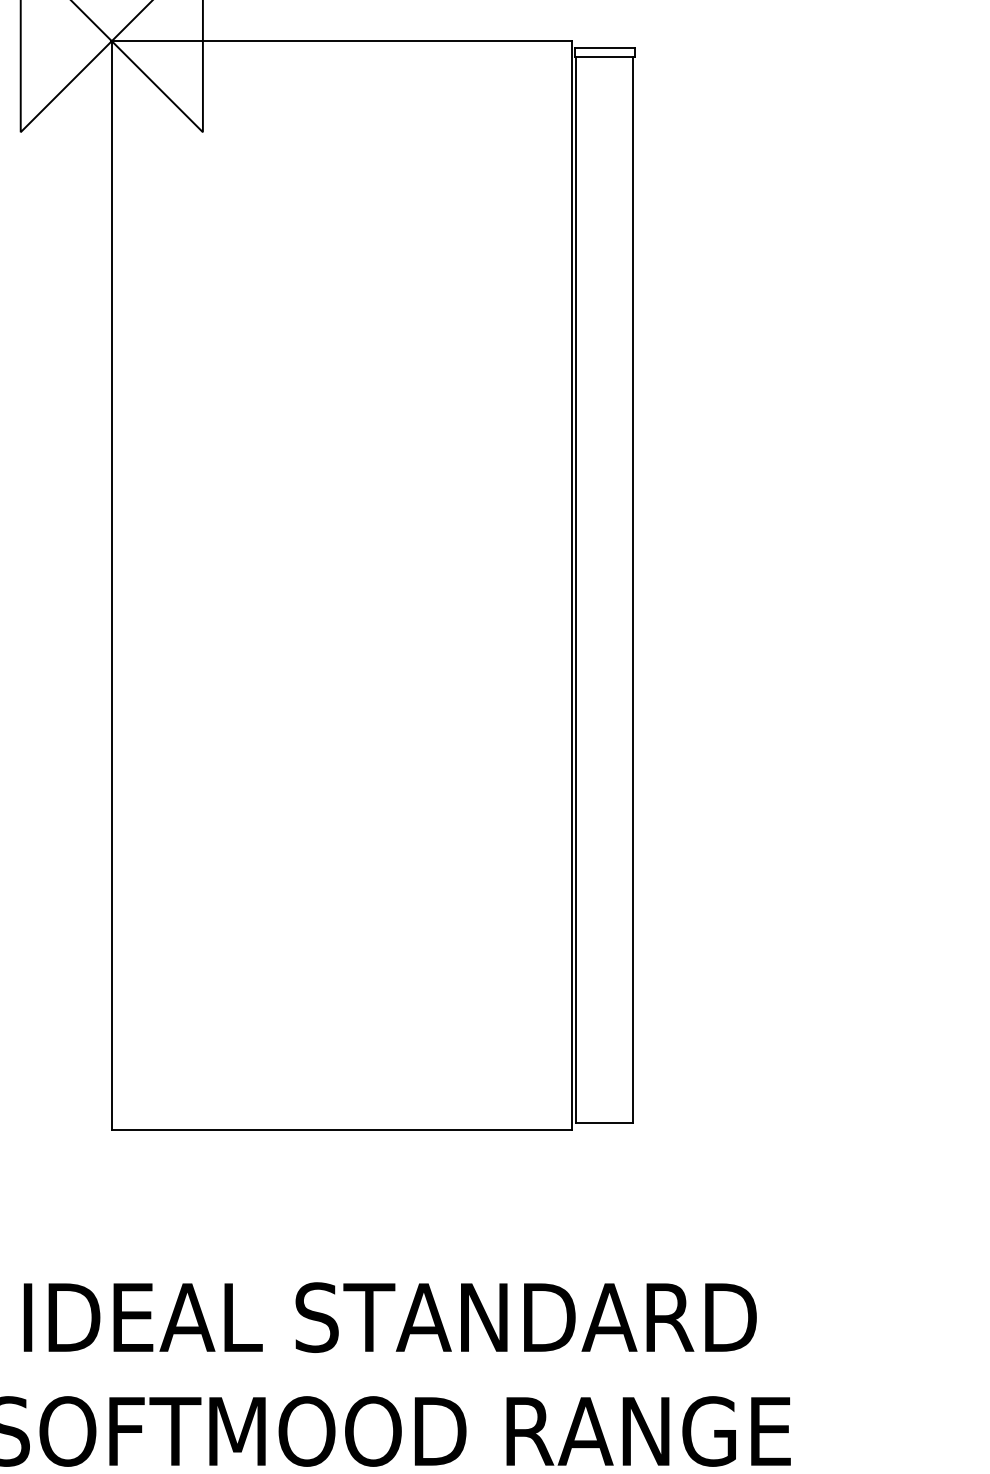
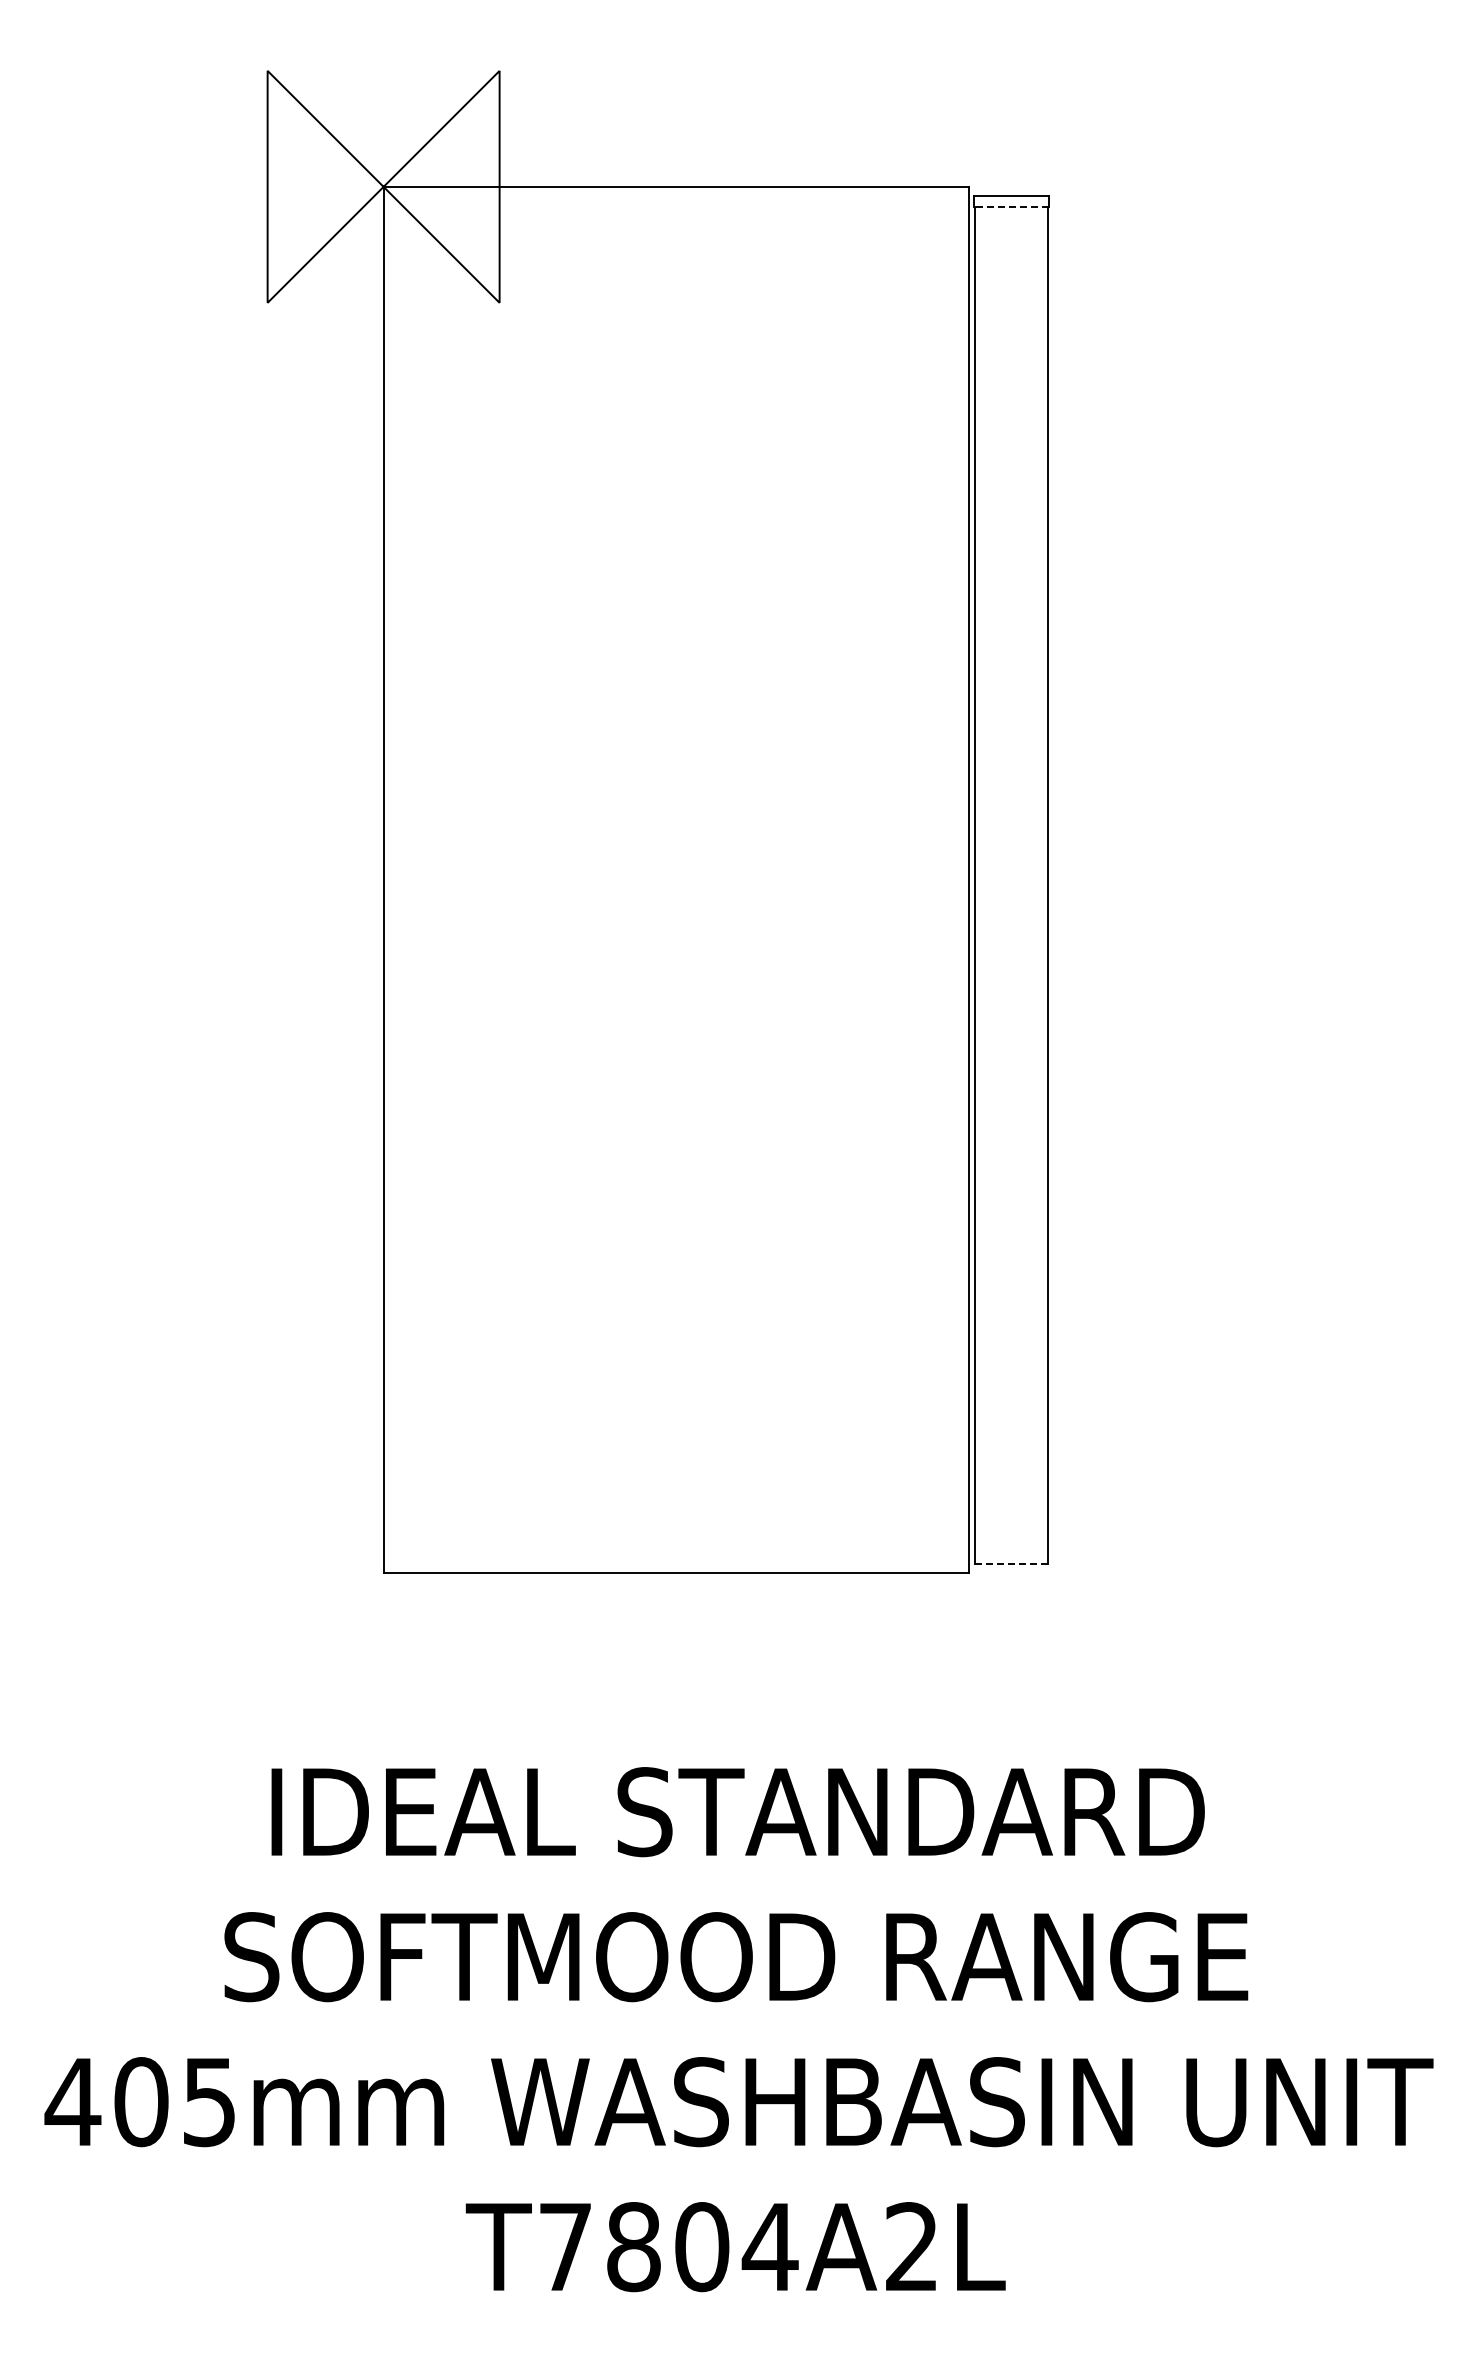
line: (604, 57) -> (1011, 207), solid -> dashed
line: (604, 1123) -> (1010, 1564), solid -> dashed

